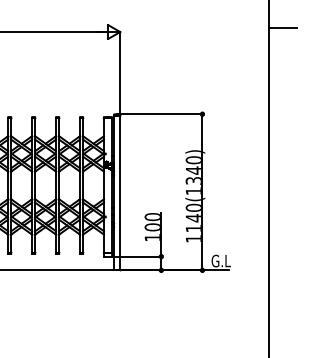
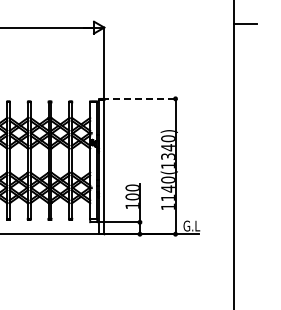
line: (159, 113) -> (138, 98), solid -> dashed

